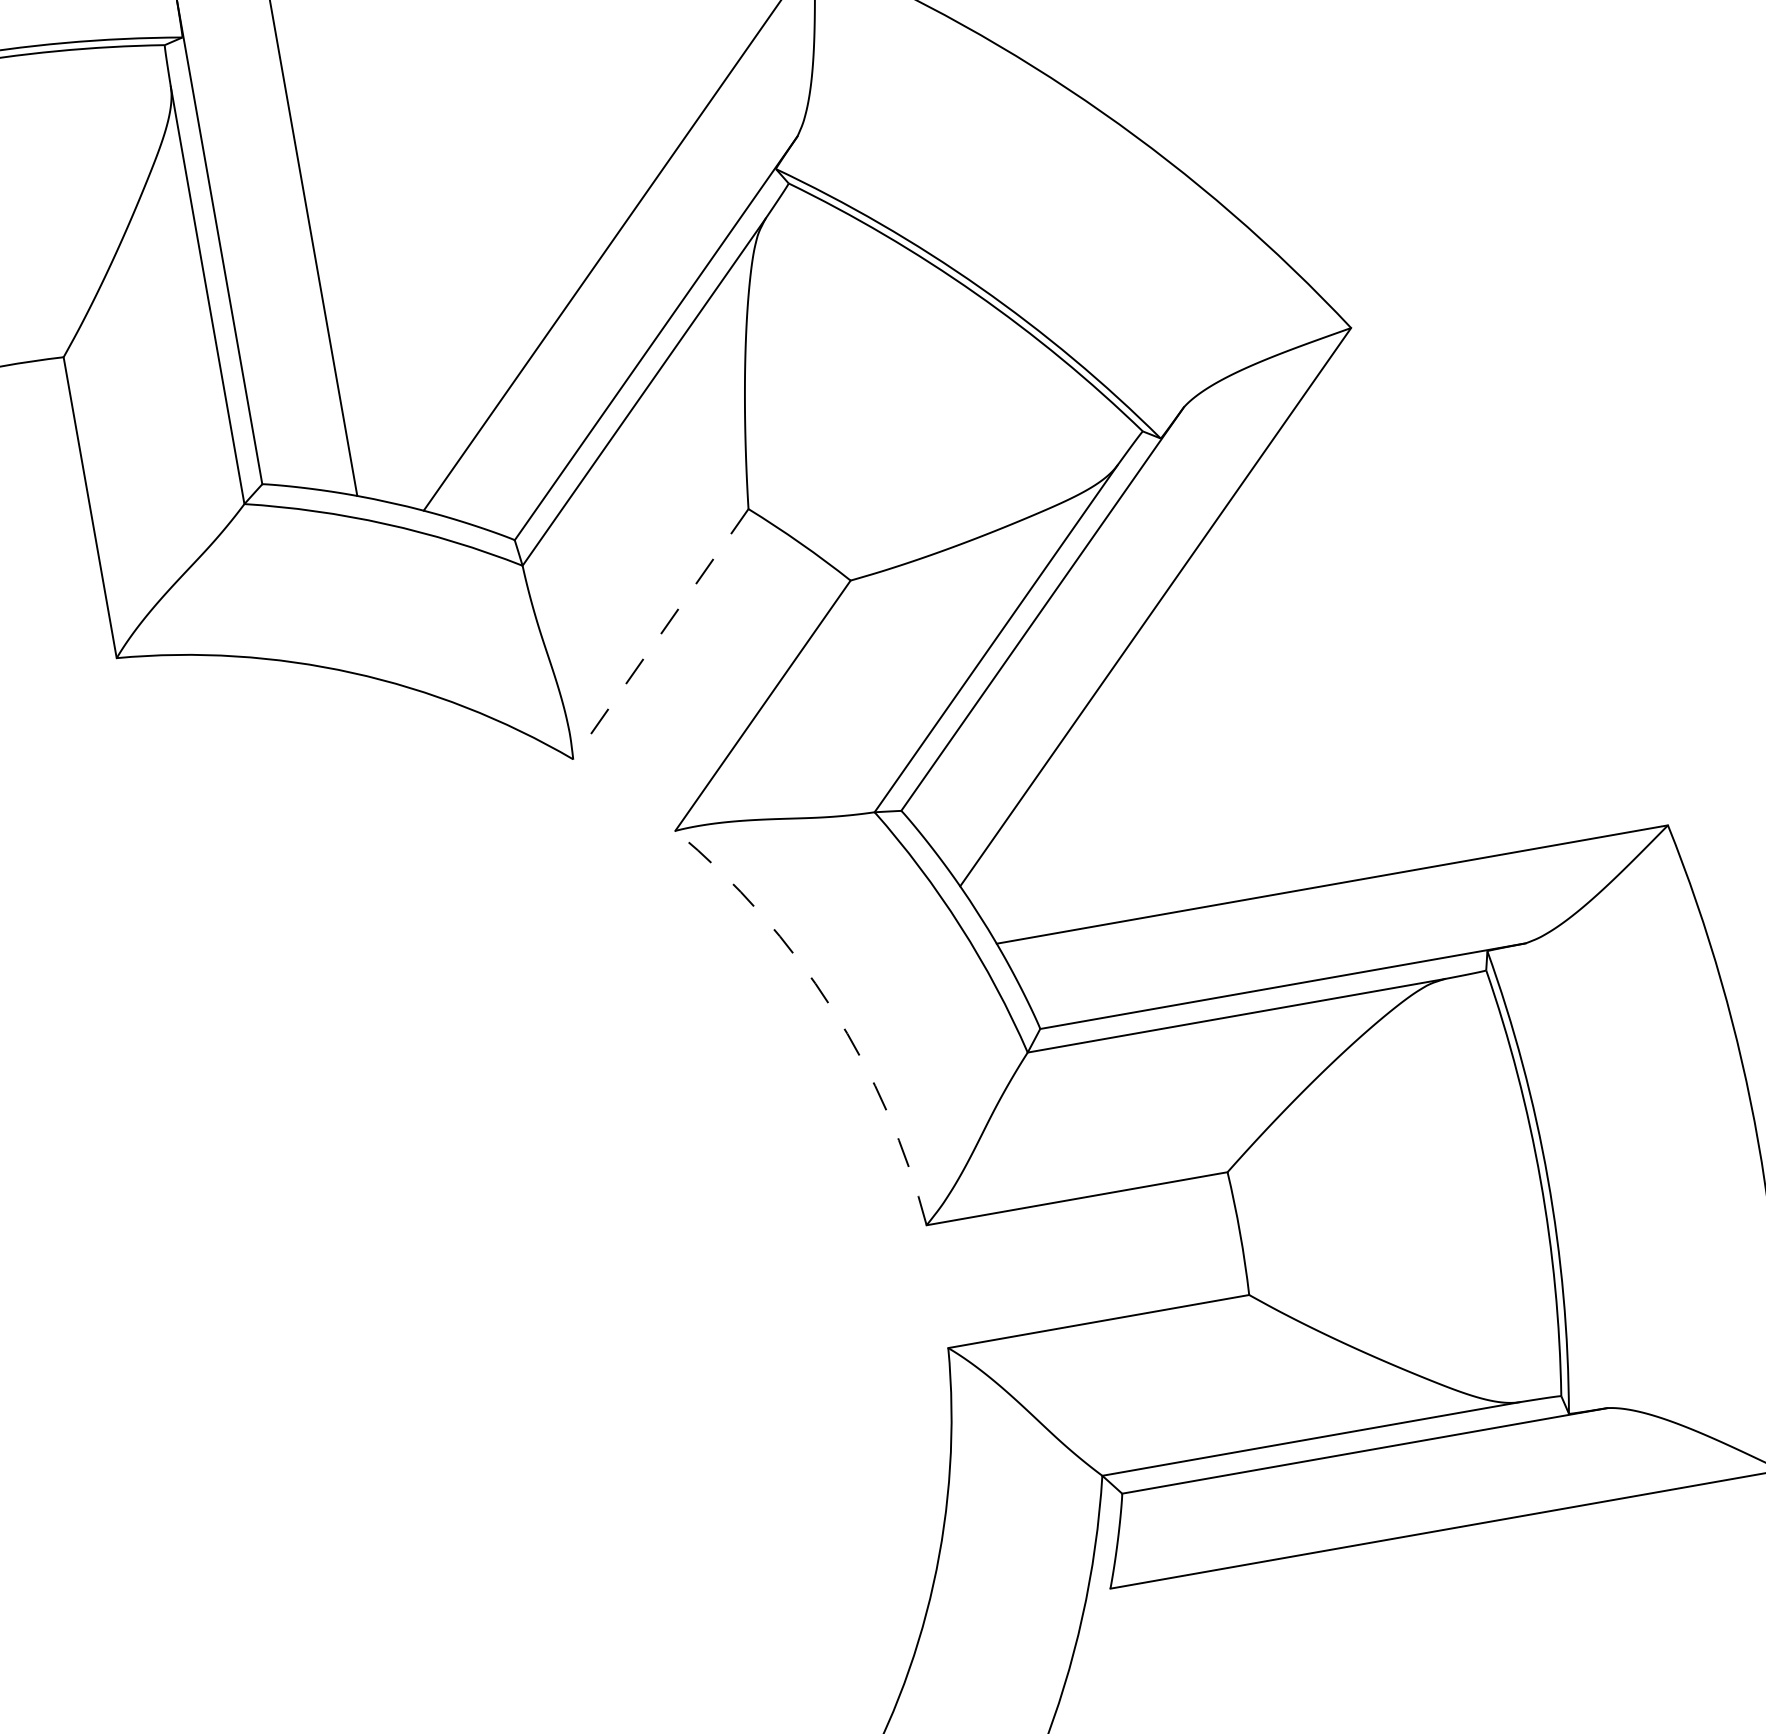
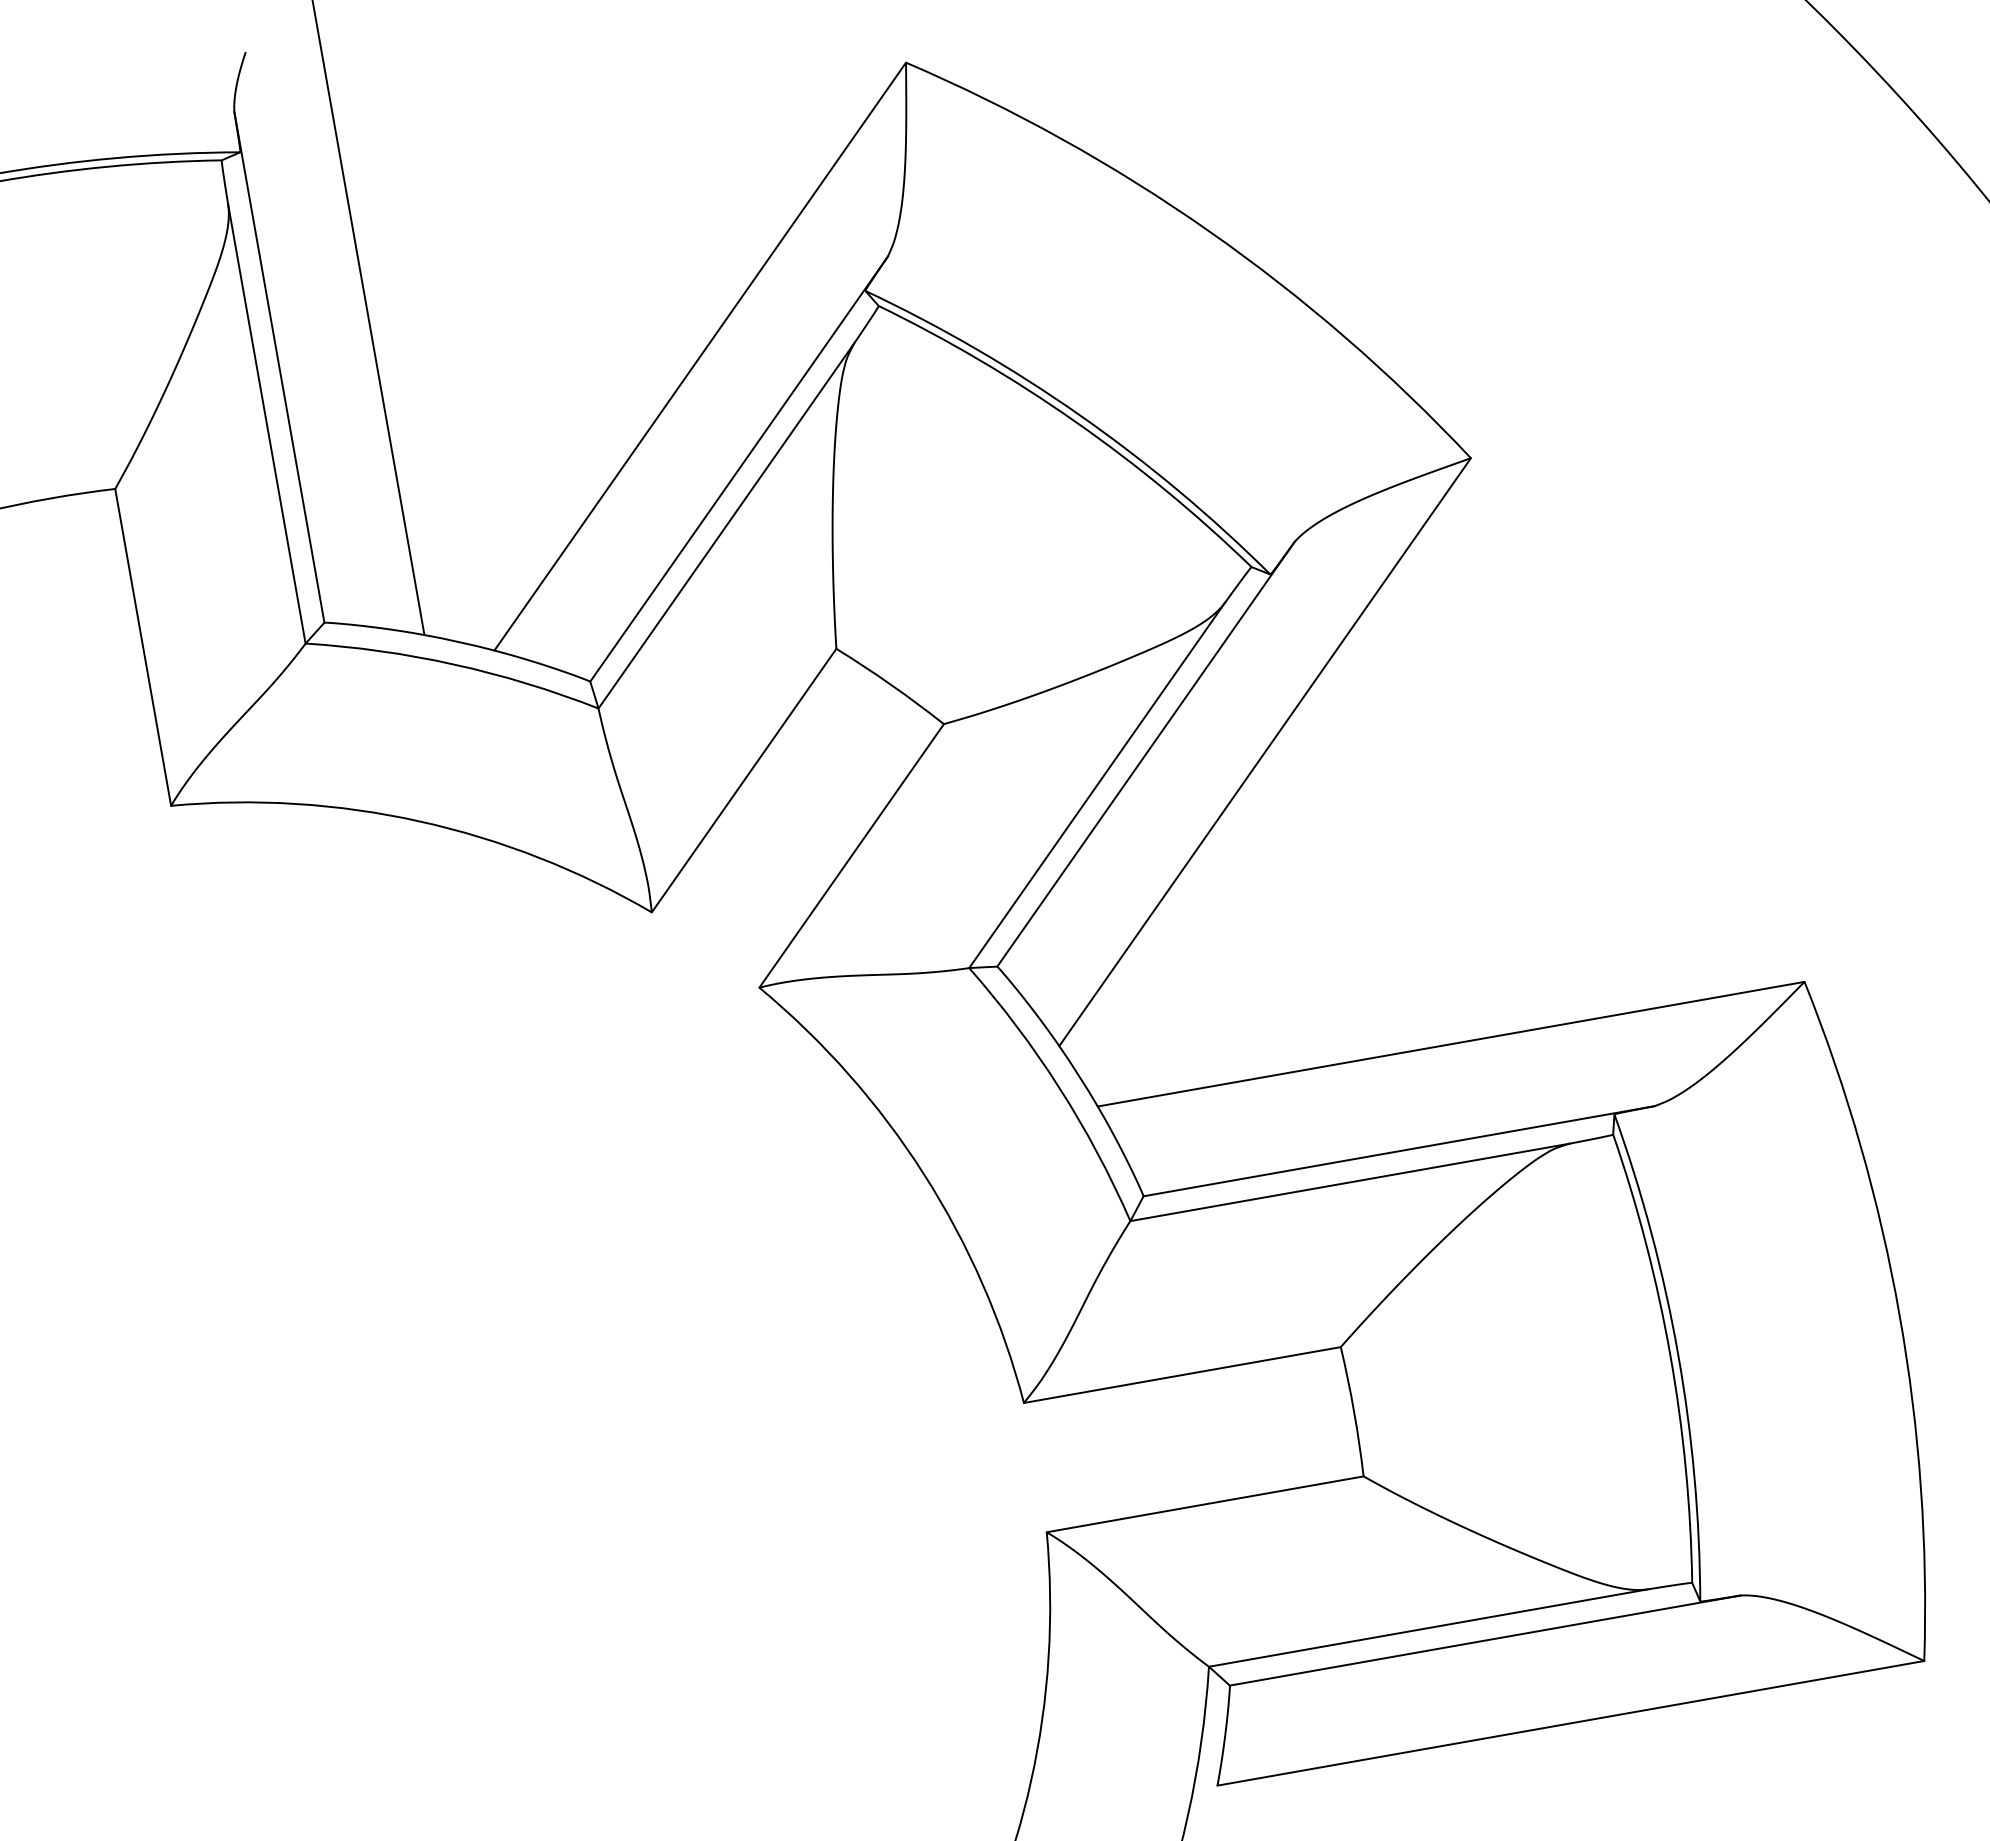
line: (661, 634) -> (744, 780), dashed -> solid
arc: (832, 1008) -> (924, 1174), dashed -> solid

